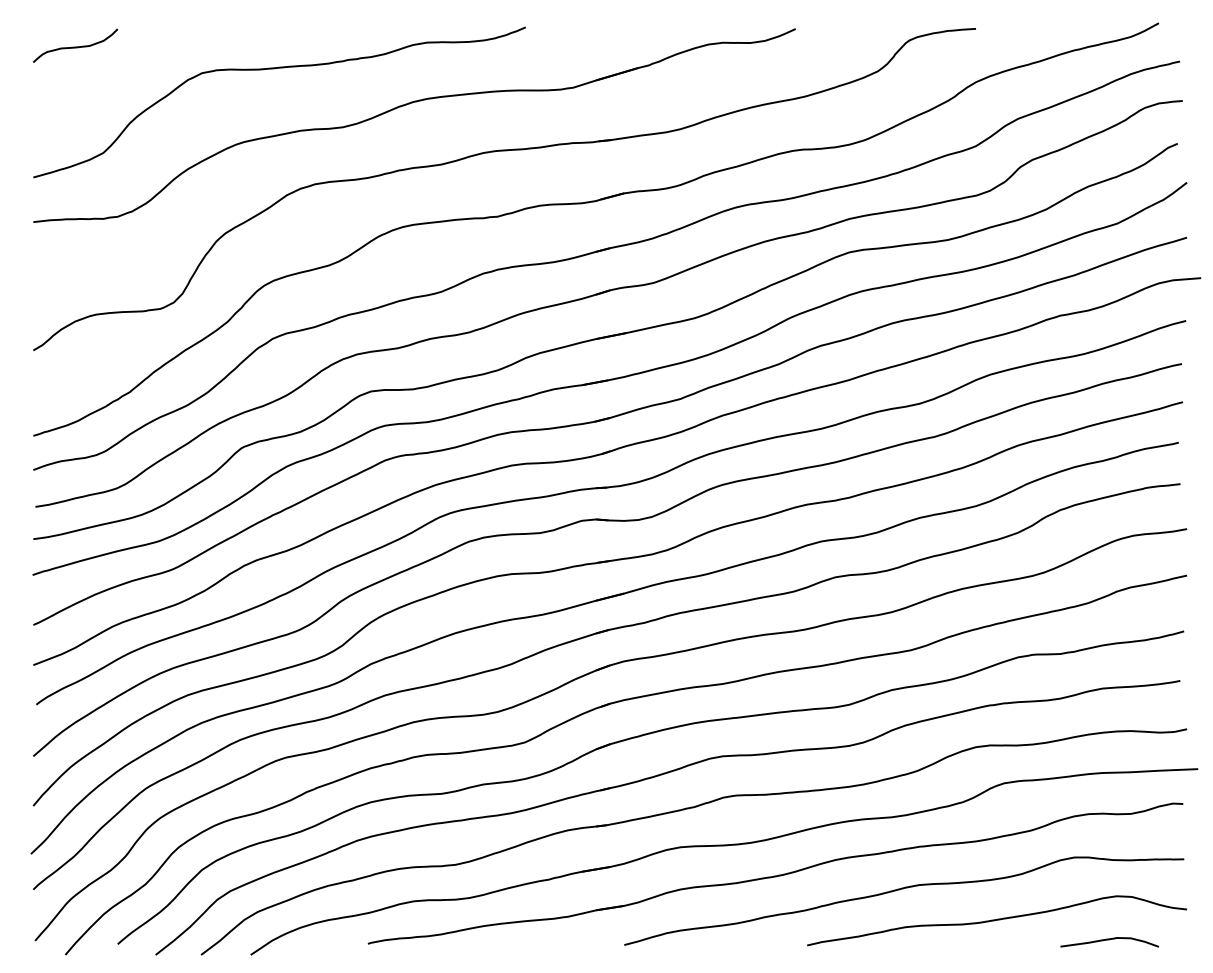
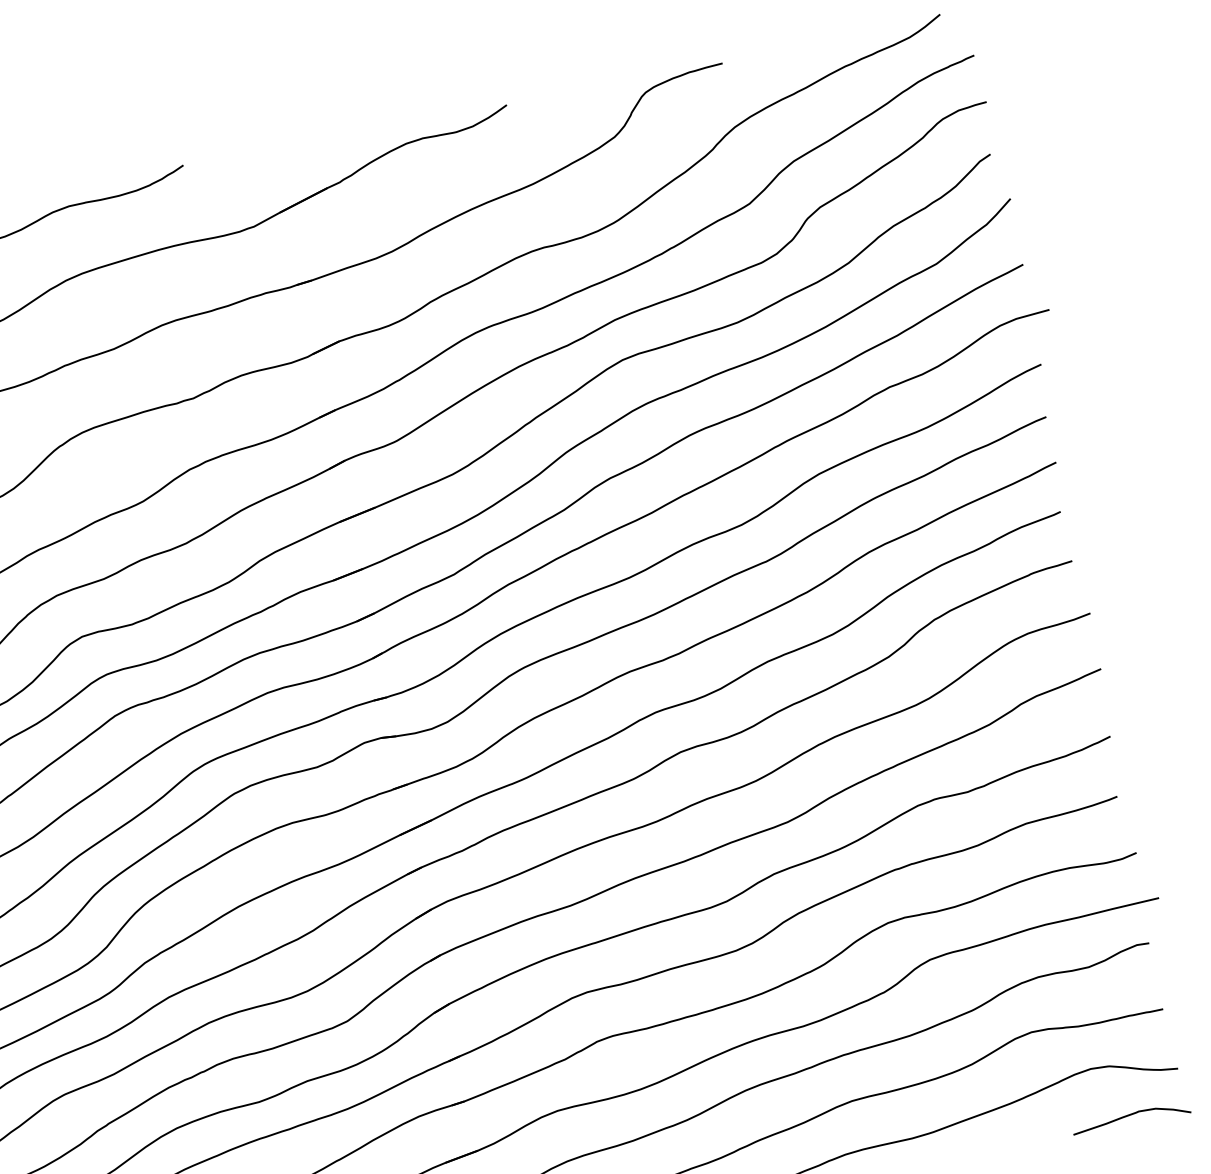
curve: (1109, 940) -> (1130, 1116), moved

